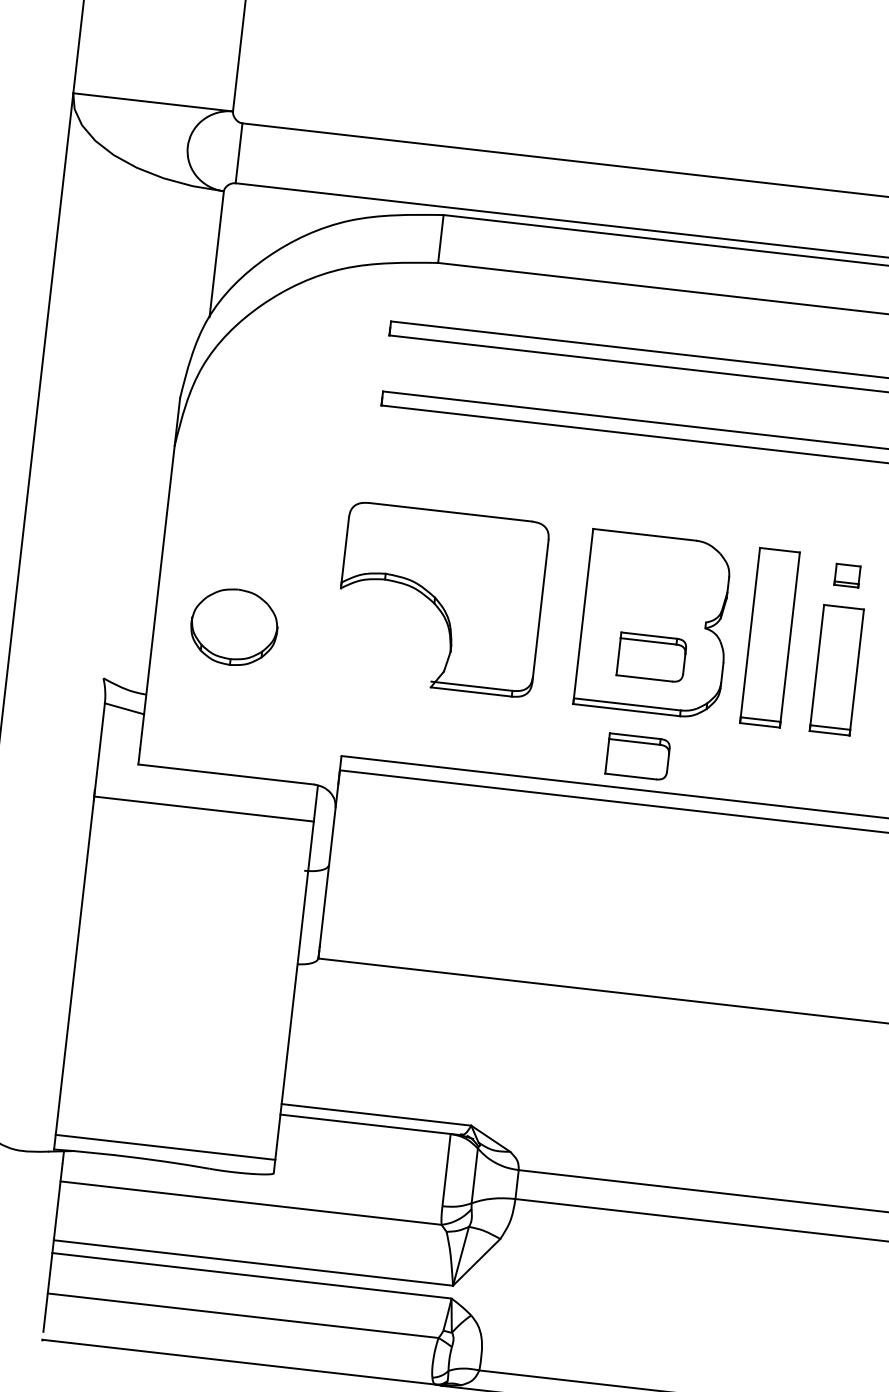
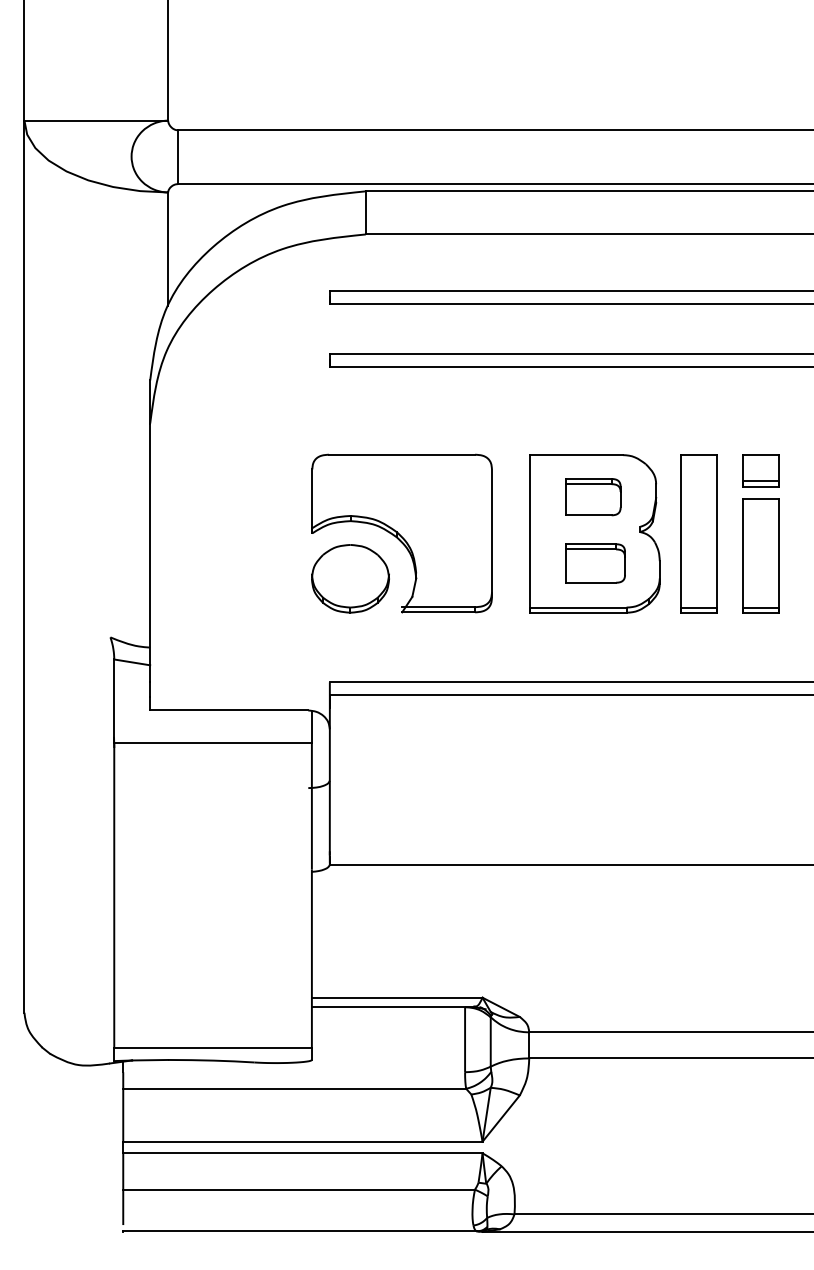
part: (846, 575) -> (760, 470), size x1.67
part: (234, 626) -> (350, 578), moved
part: (638, 757) -> (593, 497), moved

